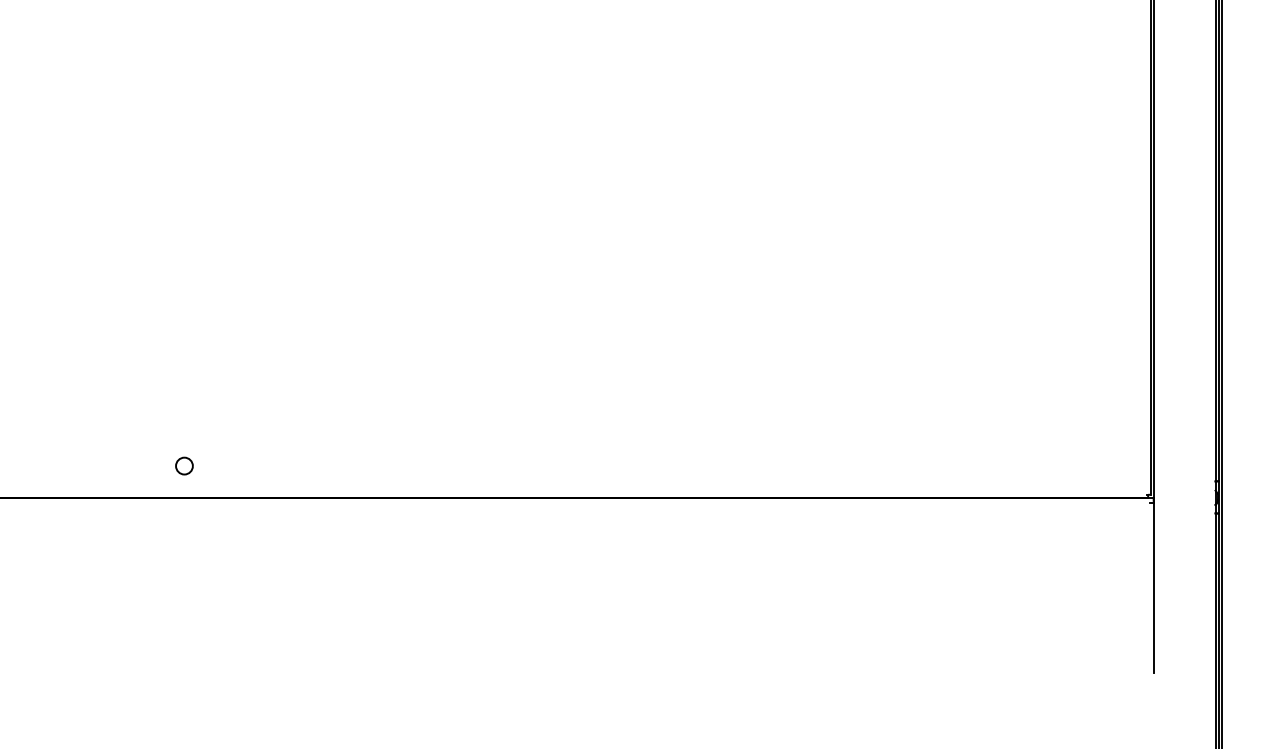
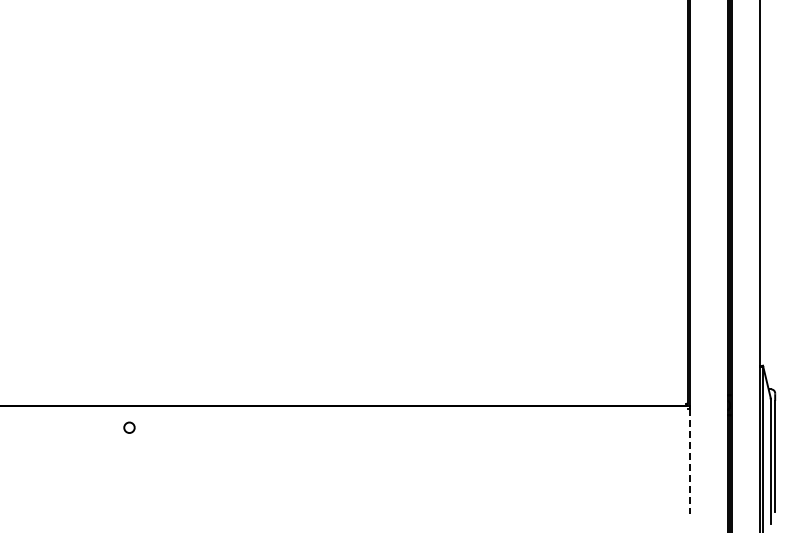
circle: (184, 465) -> (129, 427), moved
line: (1152, 587) -> (689, 461), solid -> dashed

